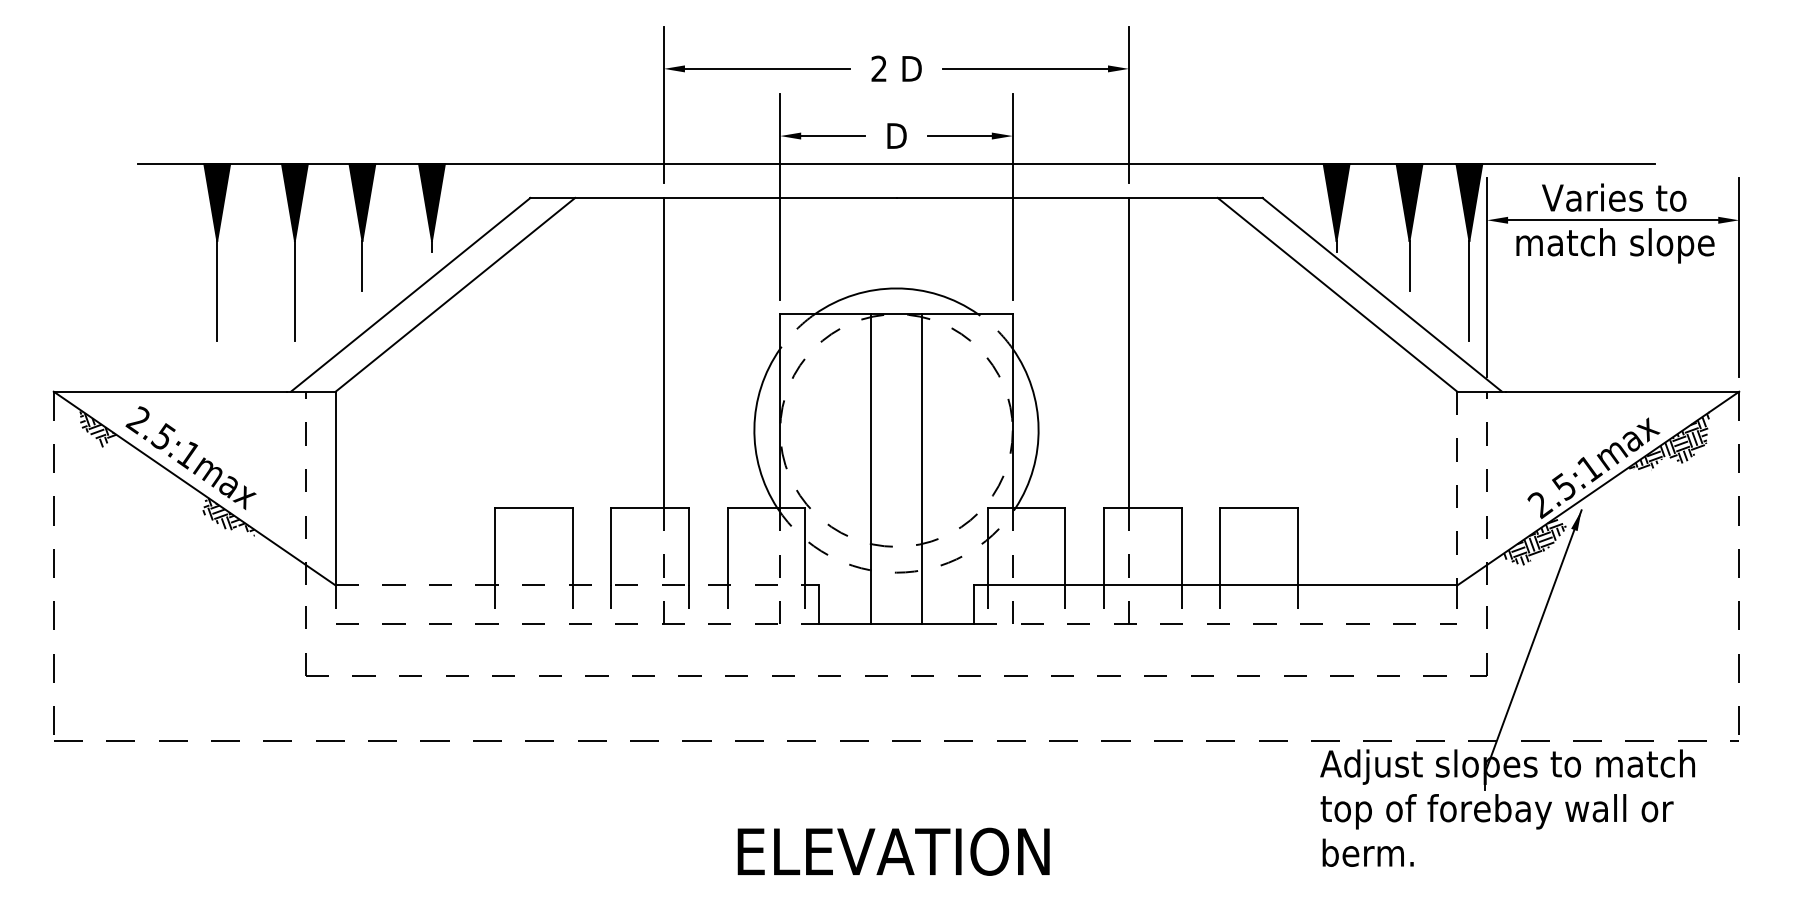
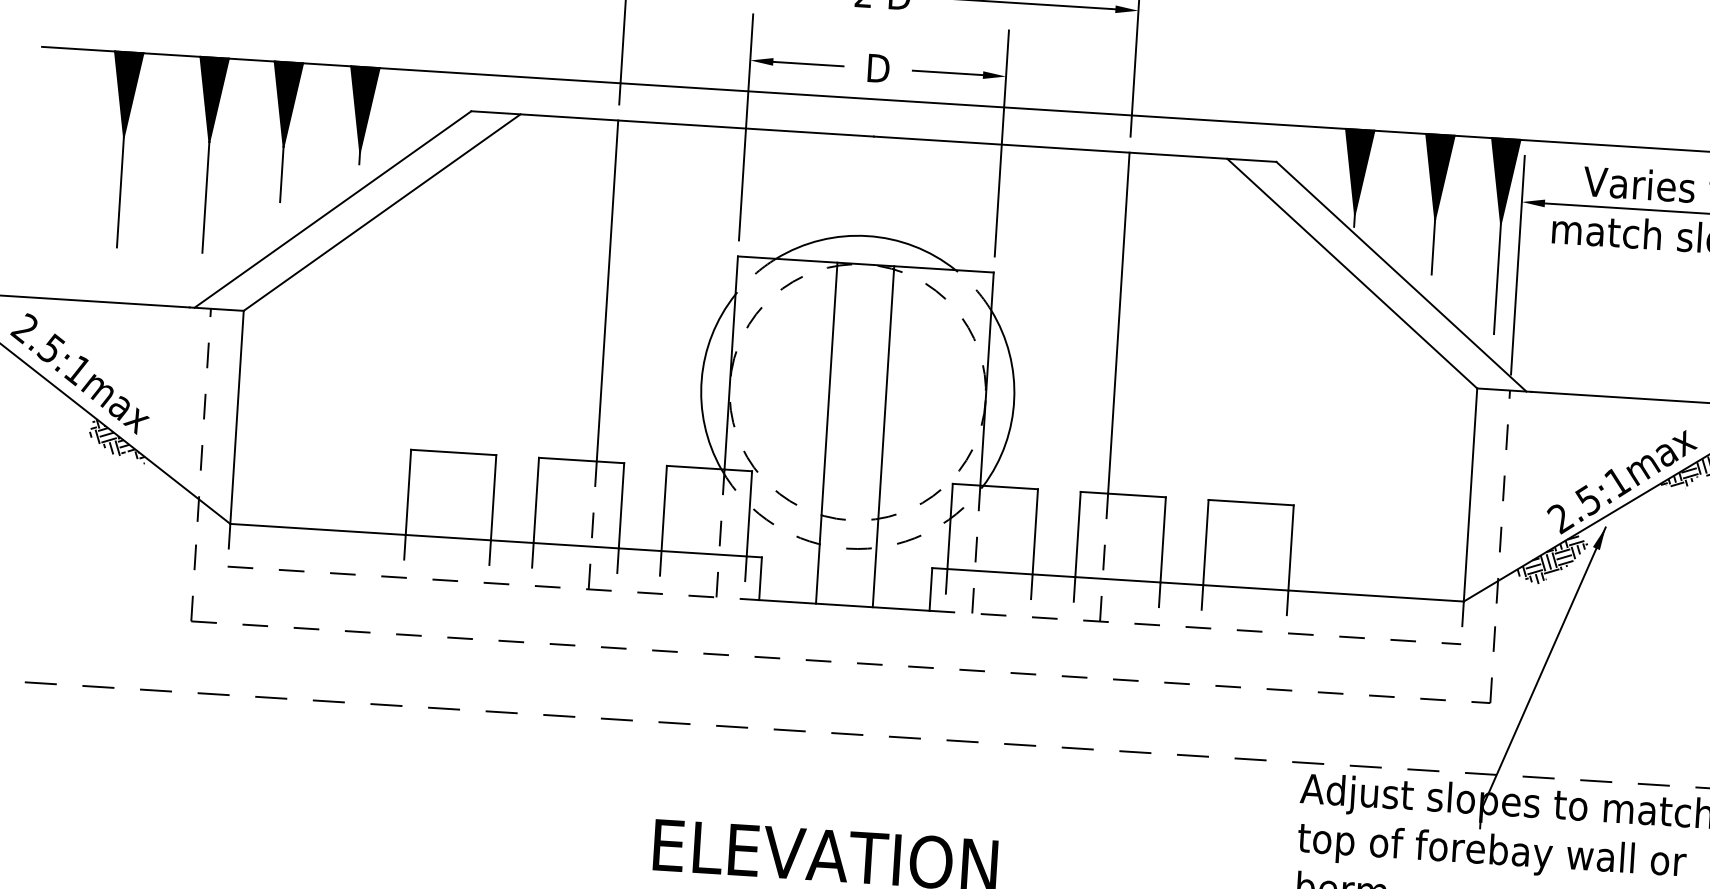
line: (1457, 488) -> (1470, 494), dashed -> solid
line: (577, 585) -> (496, 540), dashed -> solid

